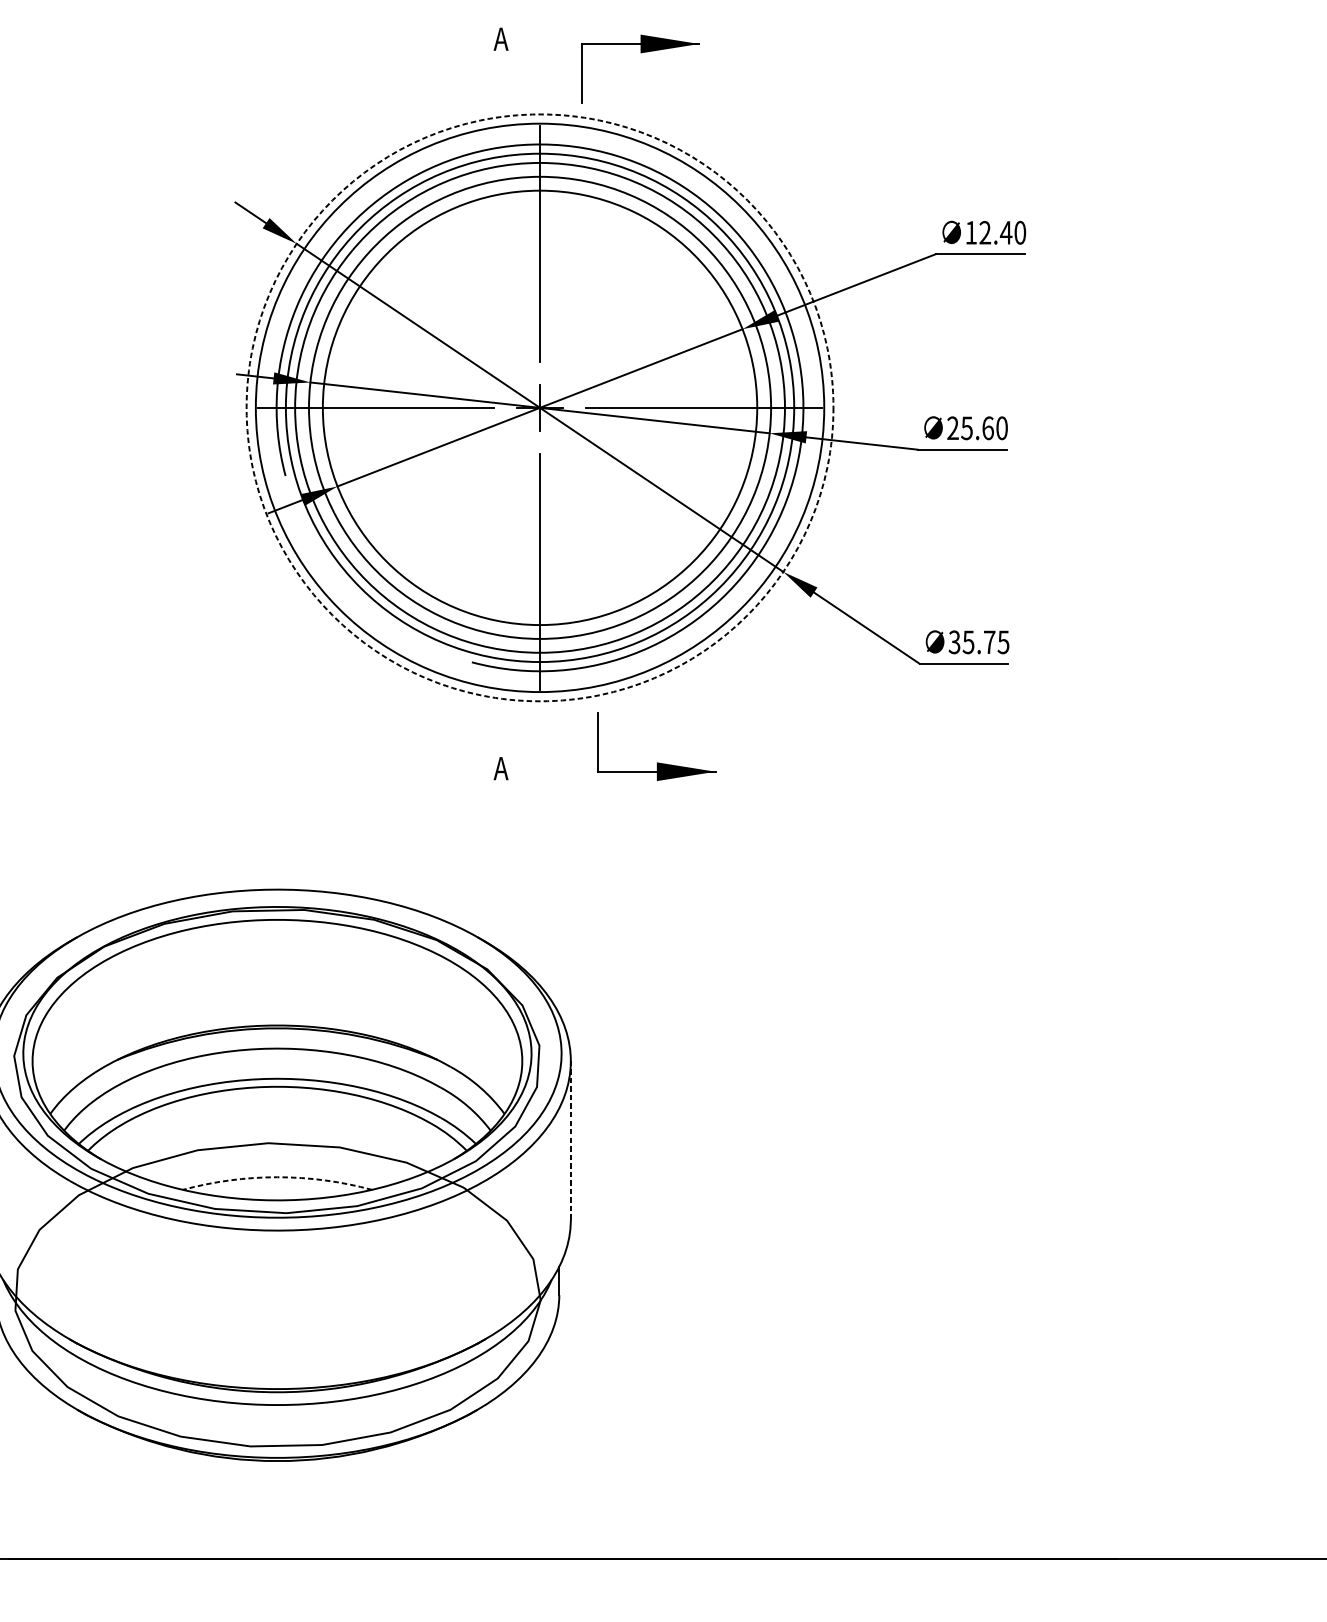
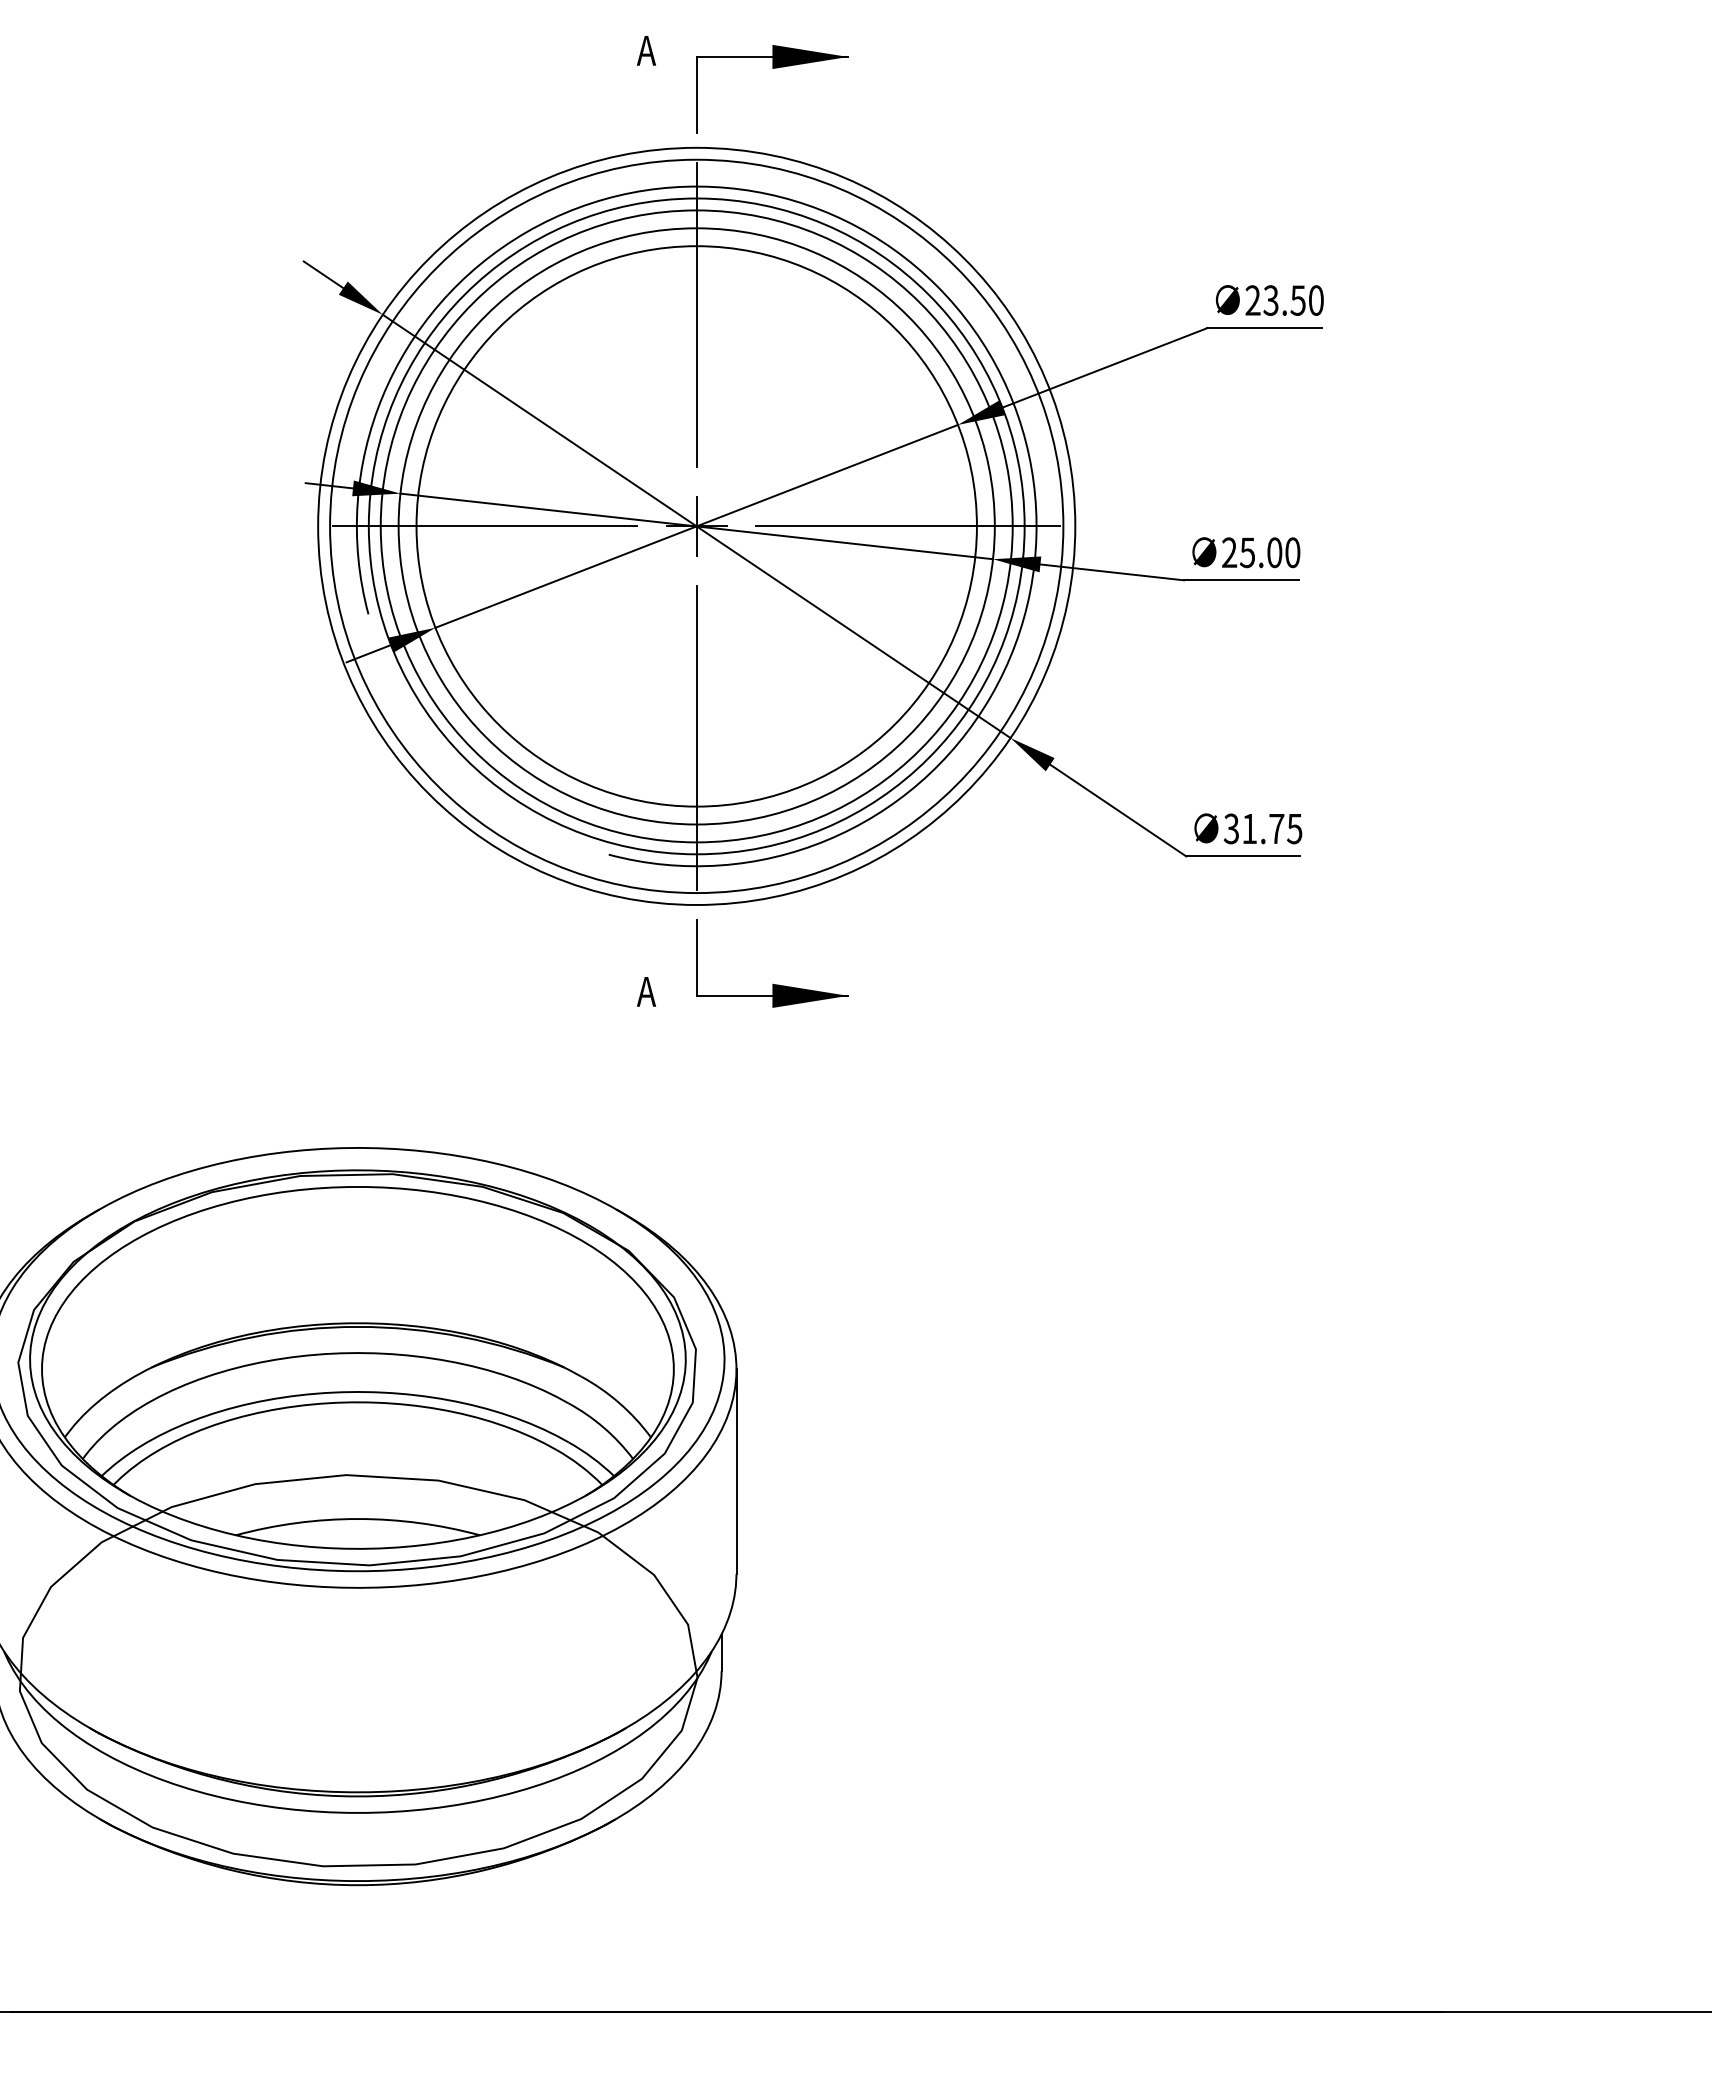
part: (640, 52) -> (772, 68), moved
text: (988, 232) -> (1275, 300), 12.40 -> 23.50
circle: (539, 407) -> (696, 525), dashed -> solid
text: (987, 428) -> (1274, 552), 25.60 -> 25.00
text: (967, 642) -> (1248, 829), 35.75 -> 31.75
part: (656, 762) -> (772, 984), moved
line: (570, 1140) -> (736, 1471), dashed -> solid
arc: (277, 1177) -> (357, 1519), dashed -> solid

